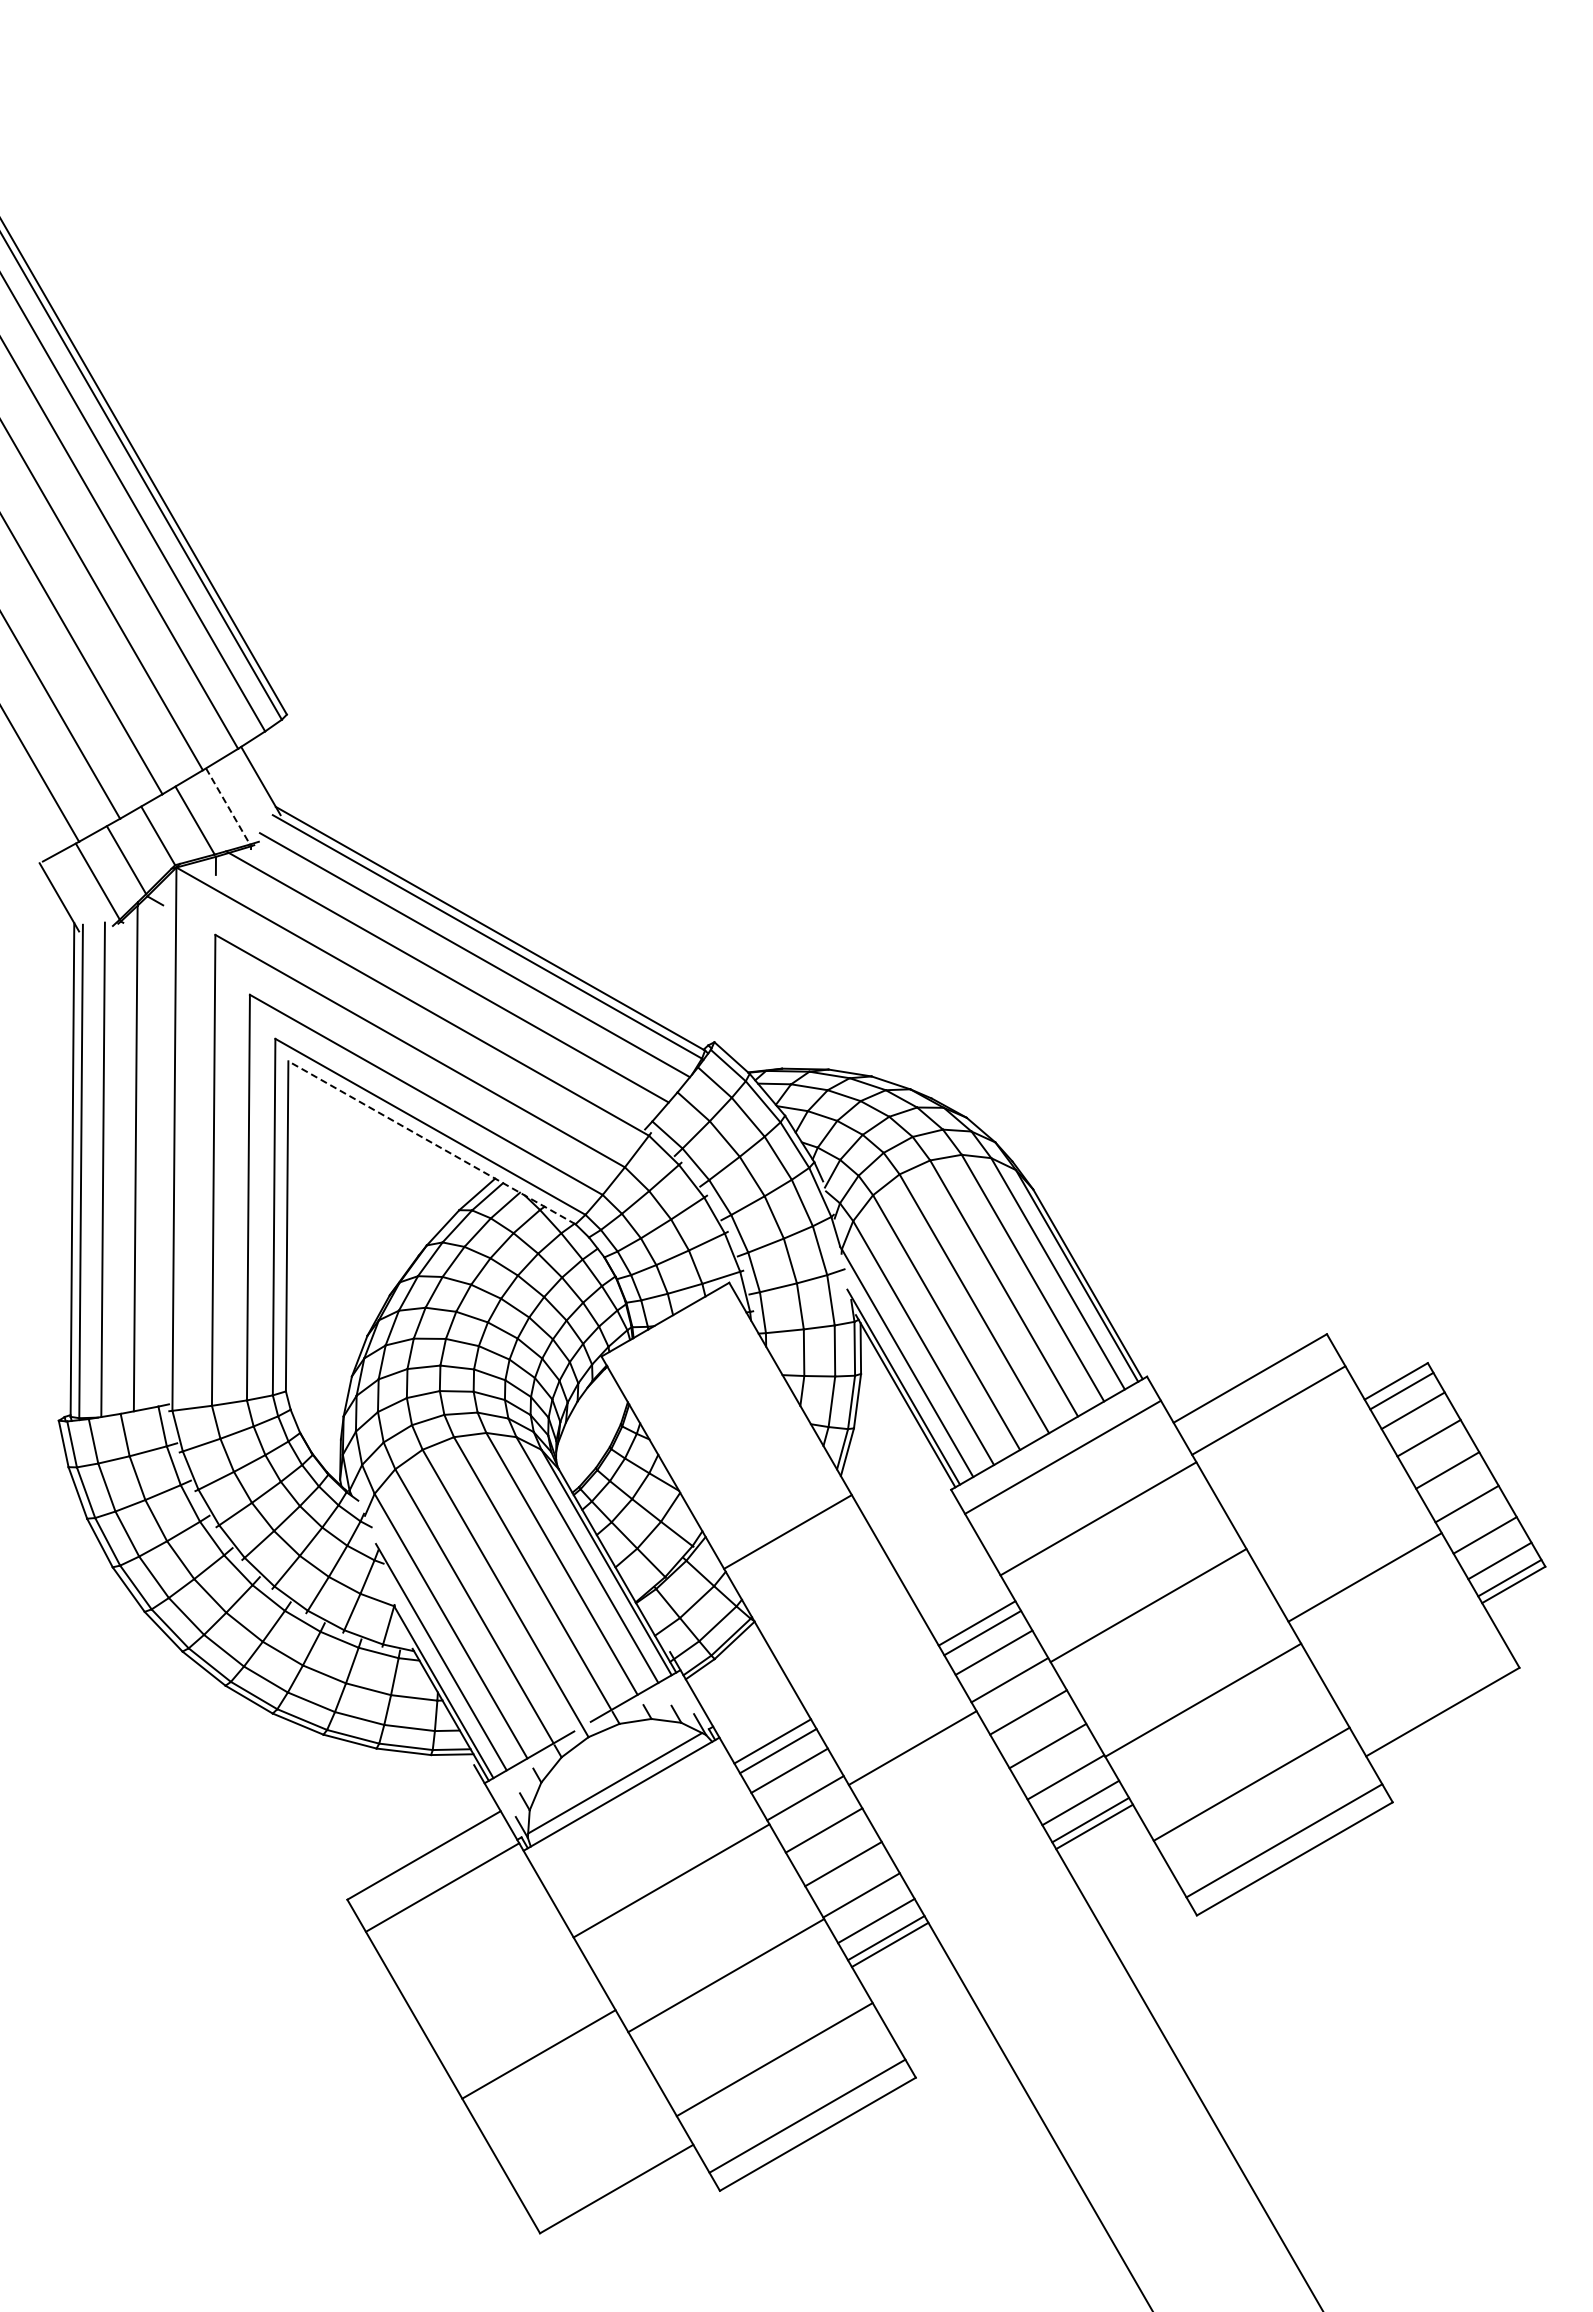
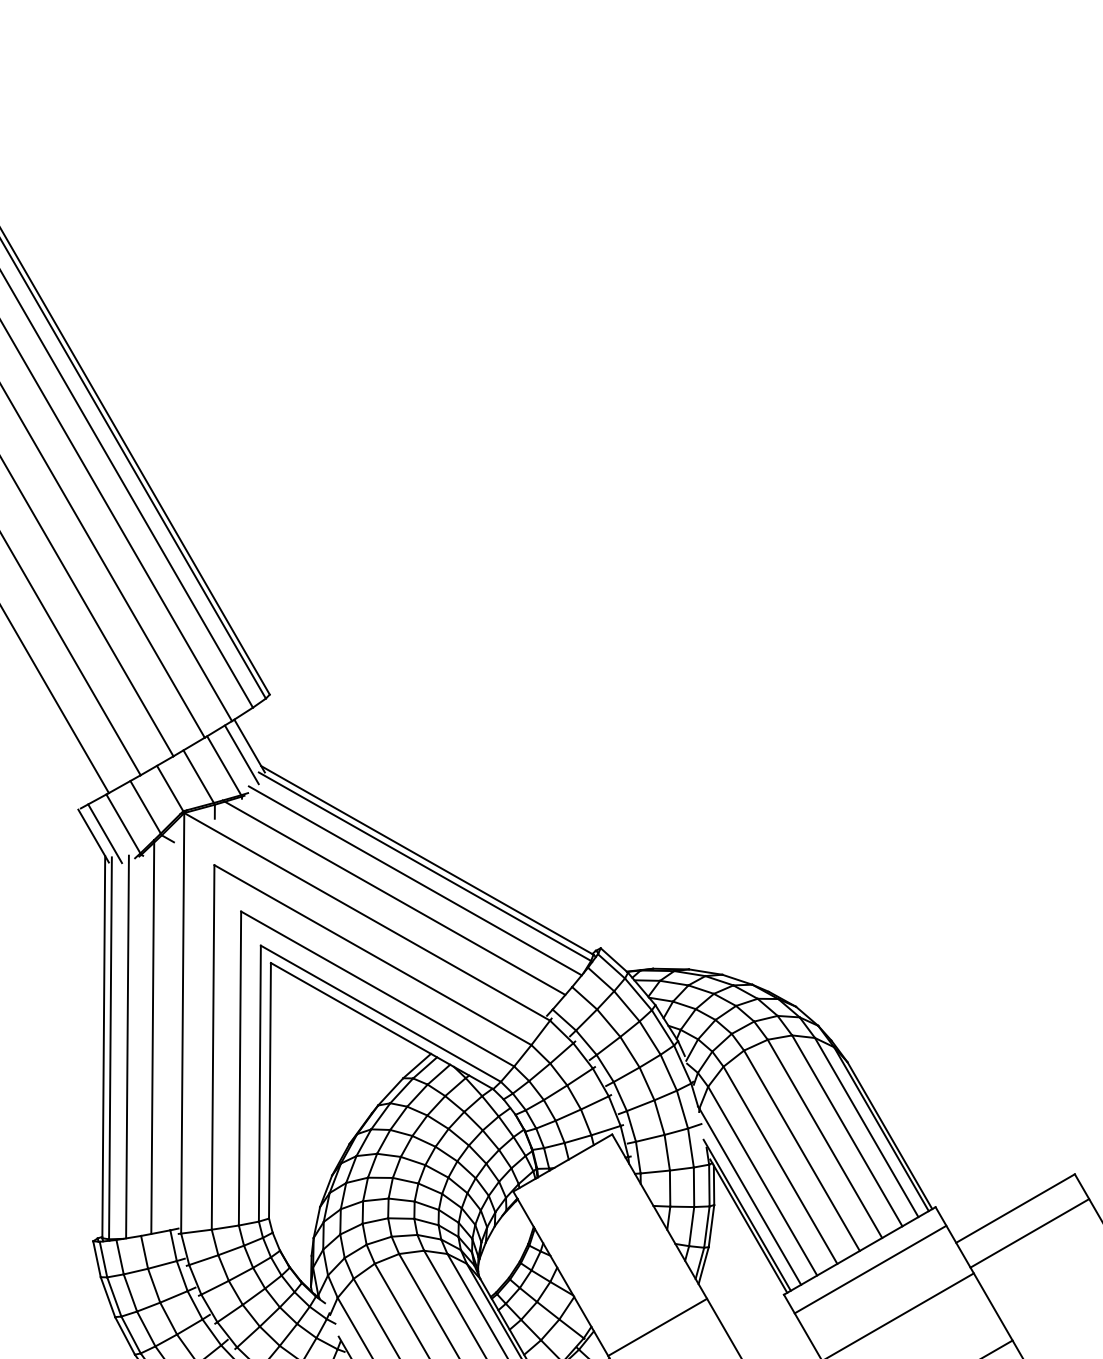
line: (250, 792) -> (241, 754), added
line: (228, 806) -> (224, 765), dashed -> solid
line: (74, 894) -> (105, 833), added
line: (431, 1142) -> (381, 1025), dashed -> solid

